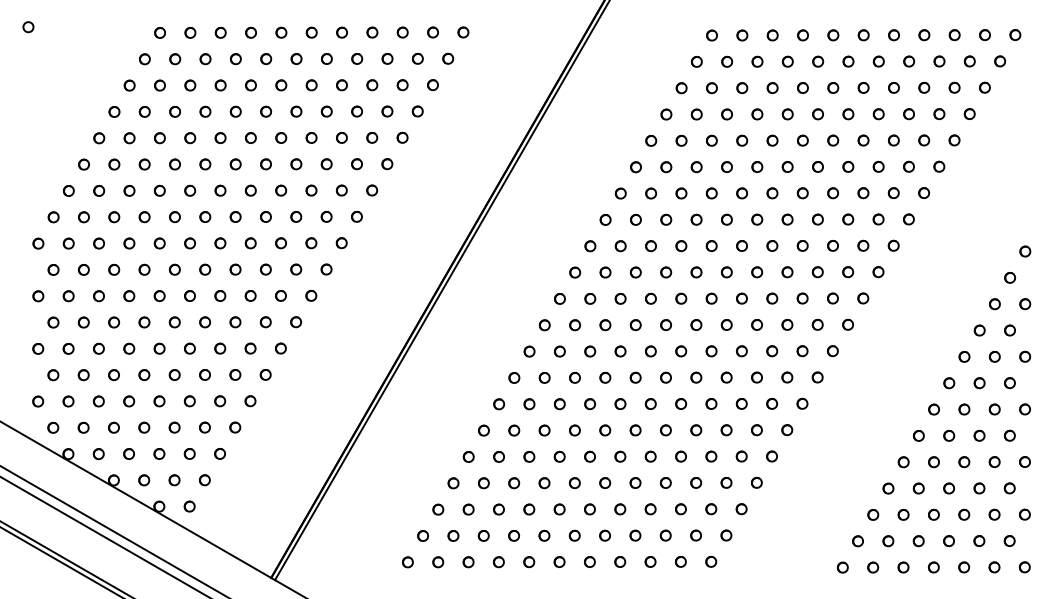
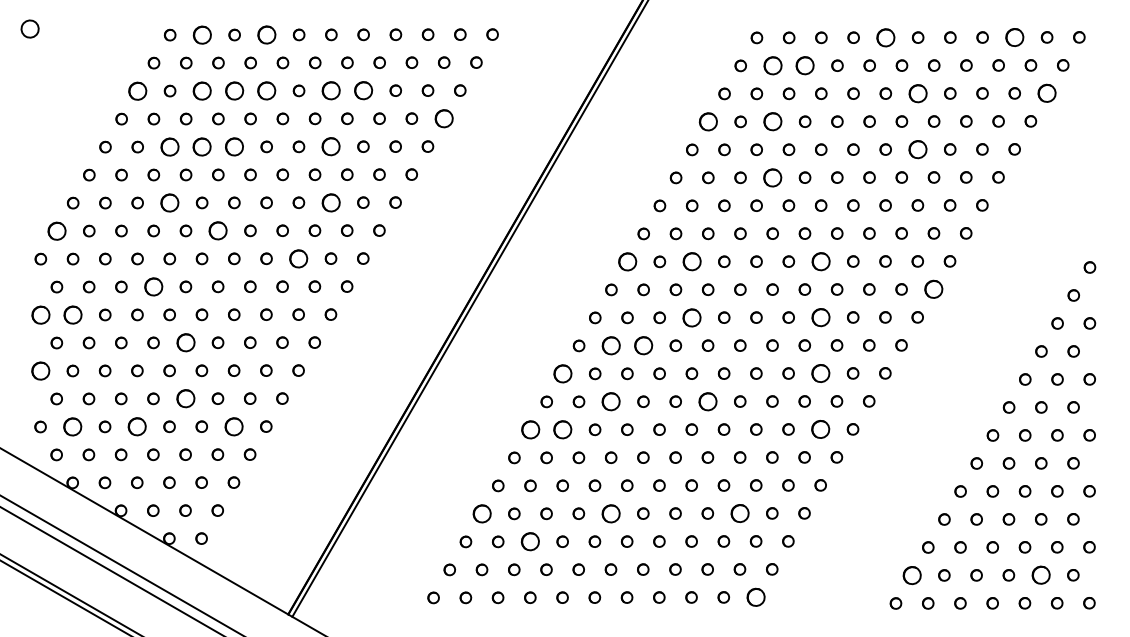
part: (28, 26) -> (30, 28), size x1.6
part: (190, 32) -> (202, 34), size x1.6
part: (250, 32) -> (266, 34), size x1.6
part: (832, 35) -> (885, 37), size x1.6
part: (954, 35) -> (1014, 37), size x1.6
part: (726, 61) -> (772, 65), size x1.6
part: (757, 61) -> (805, 65), size x1.6
part: (129, 85) -> (137, 90), size x1.6
part: (190, 85) -> (202, 90), size x1.6
part: (220, 85) -> (234, 90), size x1.6
part: (250, 85) -> (266, 90), size x1.6
part: (311, 85) -> (331, 90), size x1.6
part: (341, 85) -> (363, 90), size x1.6
part: (863, 87) -> (917, 93), size x1.6
part: (984, 87) -> (1046, 93), size x1.6
part: (417, 111) -> (443, 118), size x1.6
part: (666, 114) -> (708, 121), size x1.6
part: (726, 114) -> (772, 121), size x1.6
part: (159, 137) -> (169, 146), size x1.6
part: (190, 137) -> (202, 146), size x1.6
part: (220, 137) -> (234, 146), size x1.6
part: (311, 137) -> (331, 146), size x1.6
part: (863, 140) -> (917, 149), size x1.6
part: (726, 166) -> (772, 177), size x1.6
part: (159, 190) -> (169, 202), size x1.6
part: (310, 190) -> (330, 202), size x1.6
part: (53, 216) -> (56, 230), size x1.6
part: (205, 216) -> (218, 230), size x1.6
part: (280, 243) -> (298, 258), size x1.6
part: (590, 245) -> (627, 261), size x1.6
part: (650, 245) -> (691, 261), size x1.6
part: (771, 245) -> (820, 261), size x1.6
part: (144, 269) -> (153, 286), size x1.6
part: (878, 272) -> (933, 289), size x1.6
part: (38, 295) -> (40, 314), size x1.6
part: (68, 295) -> (72, 314), size x1.6
part: (650, 298) -> (691, 317), size x1.6
part: (771, 298) -> (820, 317), size x1.6
part: (174, 322) -> (185, 342), size x1.6
part: (575, 324) -> (611, 345), size x1.6
part: (605, 324) -> (643, 345), size x1.6
part: (38, 348) -> (40, 370), size x1.6
part: (529, 351) -> (562, 373), size x1.6
part: (771, 351) -> (820, 373), size x1.6
part: (174, 374) -> (185, 398), size x1.6
part: (575, 377) -> (611, 401), size x1.6
part: (665, 377) -> (707, 401), size x1.6
part: (68, 401) -> (72, 426), size x1.6
part: (129, 401) -> (137, 426), size x1.6
part: (219, 401) -> (233, 426), size x1.6
part: (499, 403) -> (530, 429), size x1.6
part: (529, 403) -> (562, 429), size x1.6
part: (771, 403) -> (820, 429), size x1.6
part: (452, 482) -> (481, 513), size x1.6
part: (574, 482) -> (610, 513), size x1.6
part: (695, 482) -> (739, 513), size x1.6
part: (499, 509) -> (530, 541), size x1.6
part: (857, 541) -> (911, 575), size x1.6
part: (978, 541) -> (1040, 575), size x1.6
part: (710, 561) -> (755, 597), size x1.6

